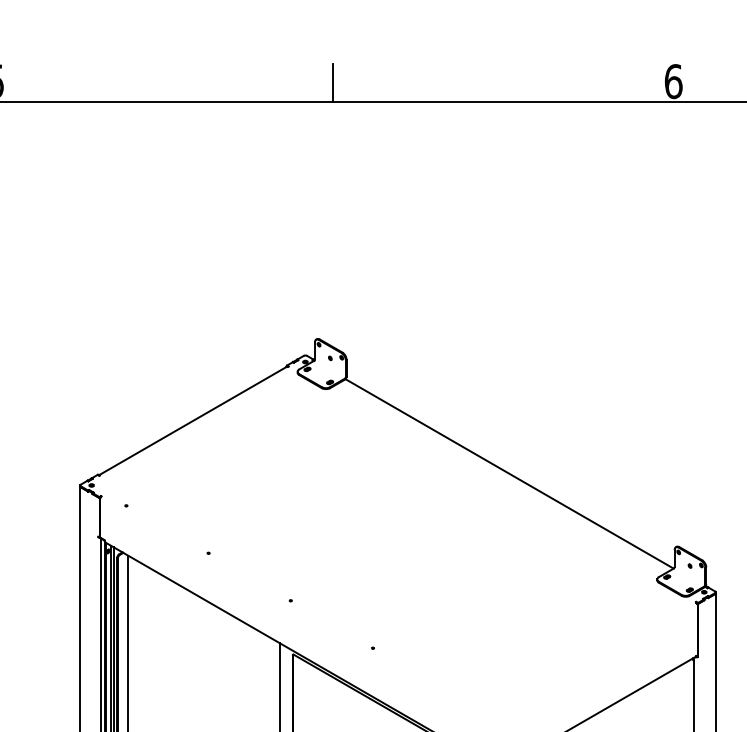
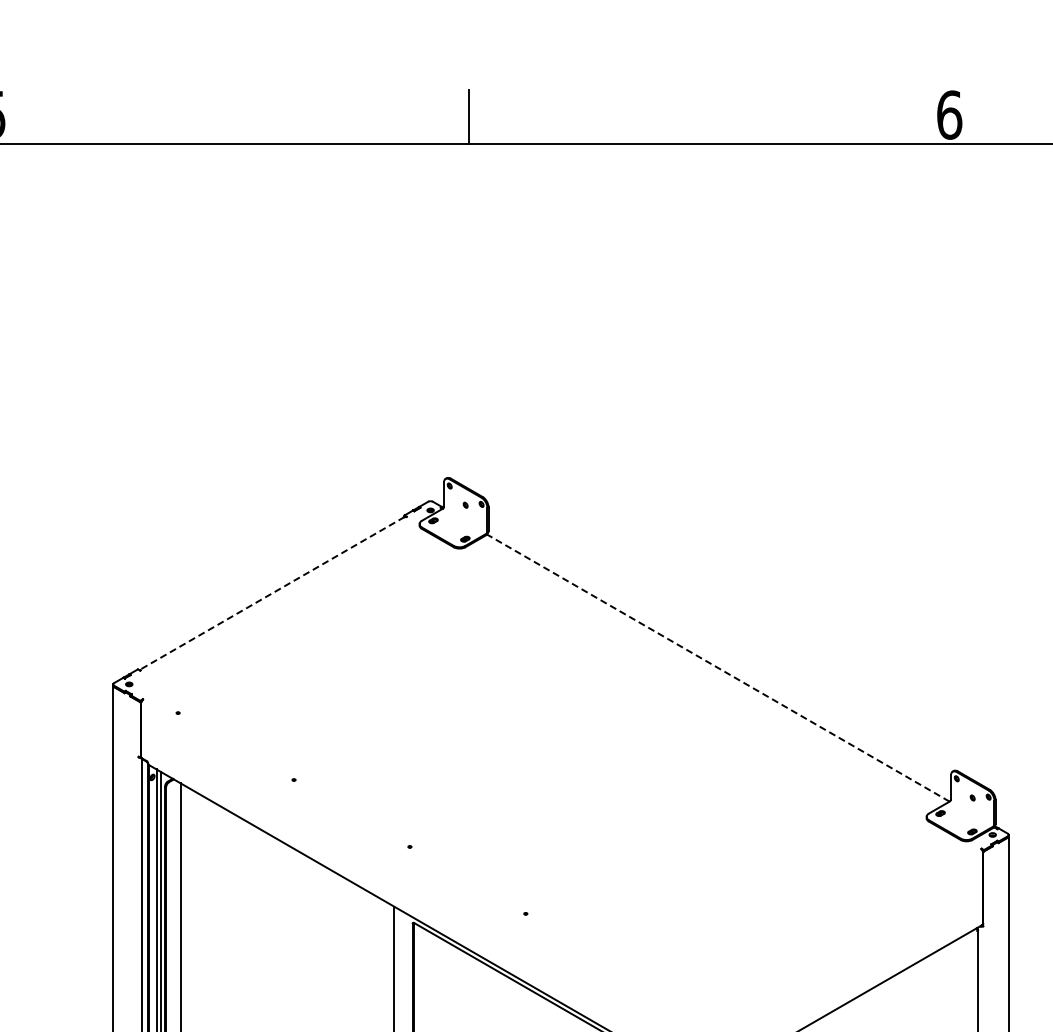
line: (192, 420) -> (271, 593), solid -> dashed
line: (508, 473) -> (717, 667), solid -> dashed

